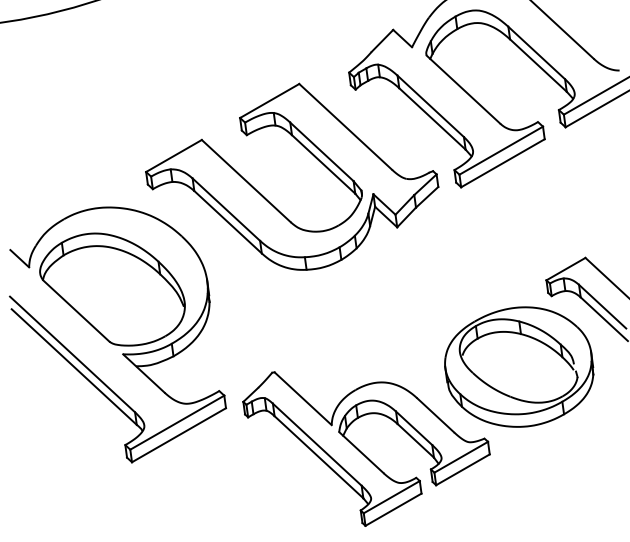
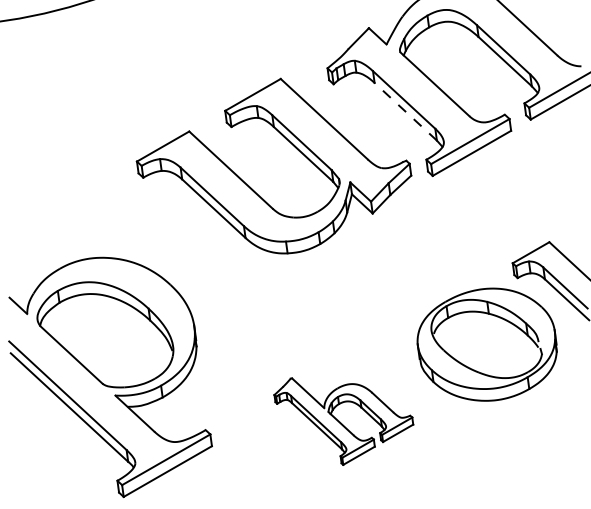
line: (432, 118) -> (405, 111), solid -> dashed
part: (118, 334) -> (111, 377), moved
part: (366, 448) -> (343, 421), size x0.6

